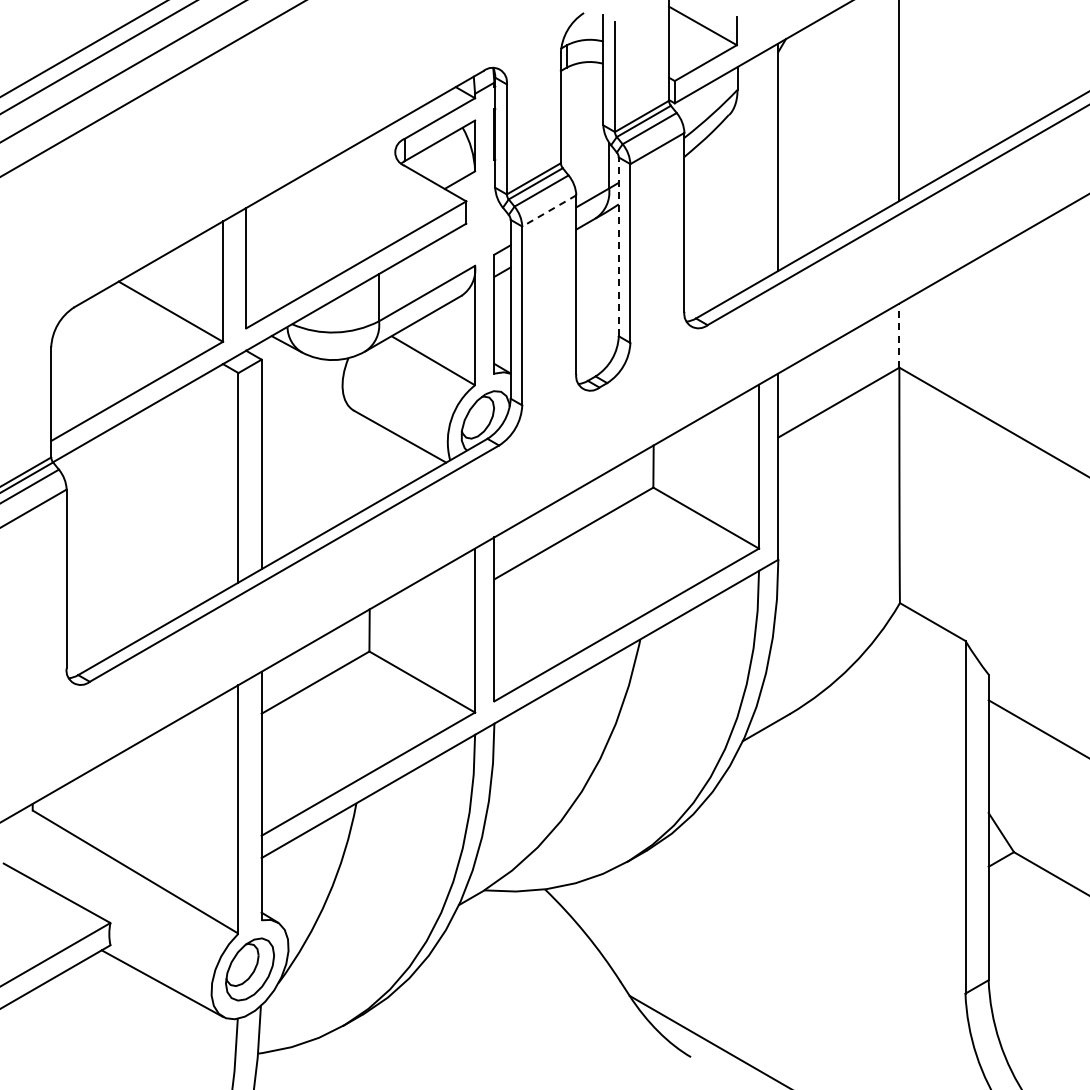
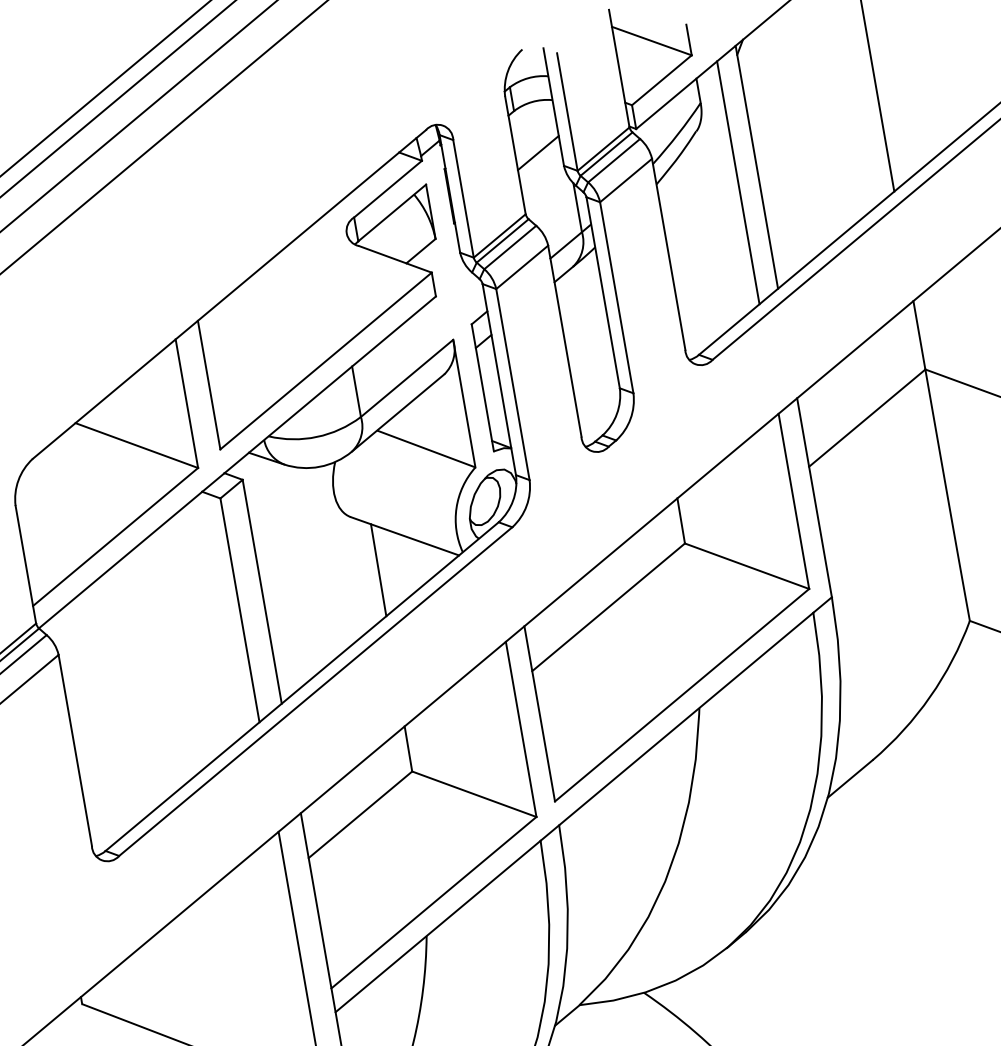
line: (581, 109) -> (537, 153), added
line: (759, 168) -> (738, 182), added
line: (548, 211) -> (521, 268), dashed -> solid
line: (618, 246) -> (602, 292), dashed -> solid
line: (899, 335) -> (919, 335), dashed -> solid
line: (370, 463) -> (378, 570), added

